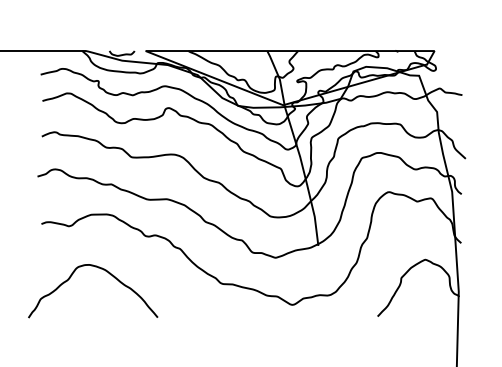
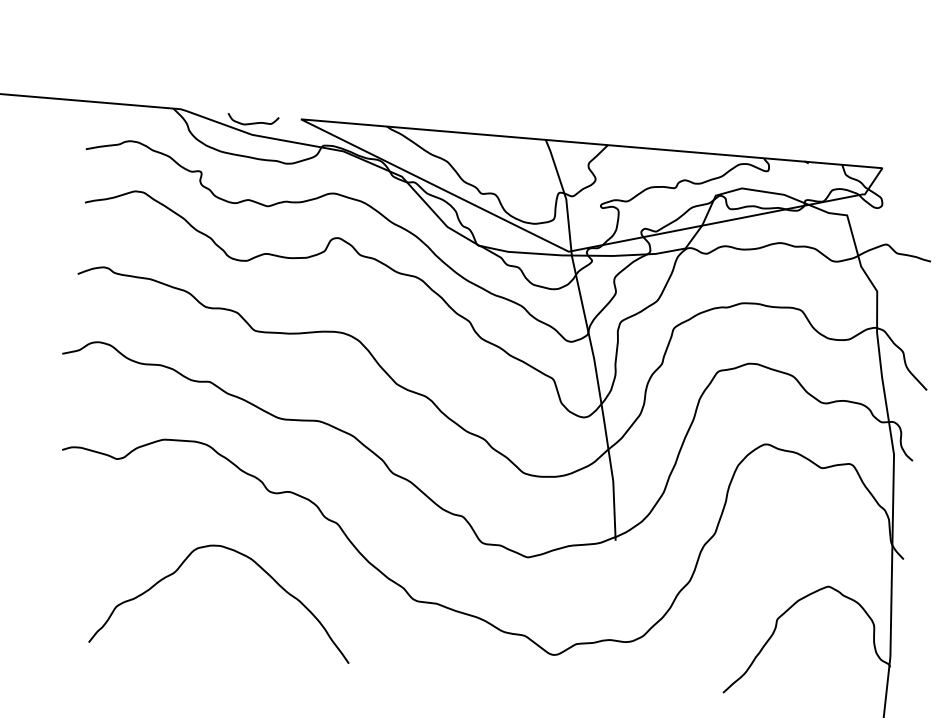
curve: (103, 270) -> (247, 559), moved

